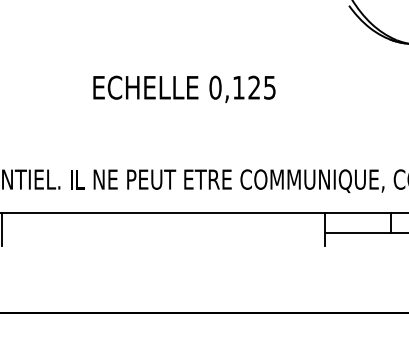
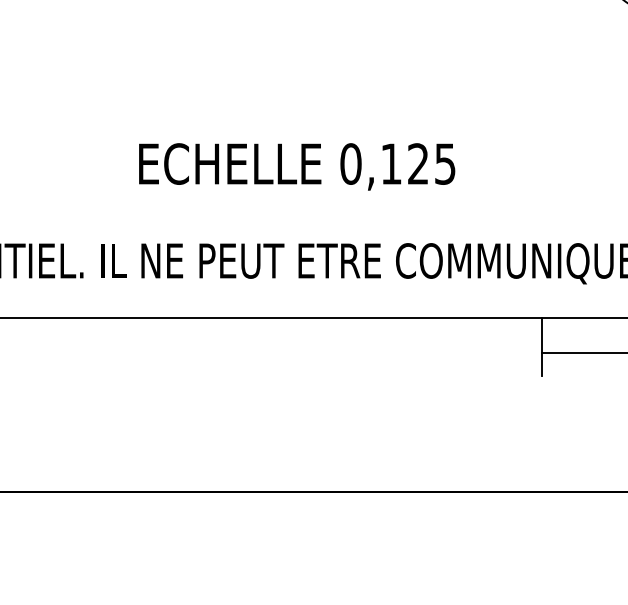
text: (184, 88) -> (297, 165), moved

